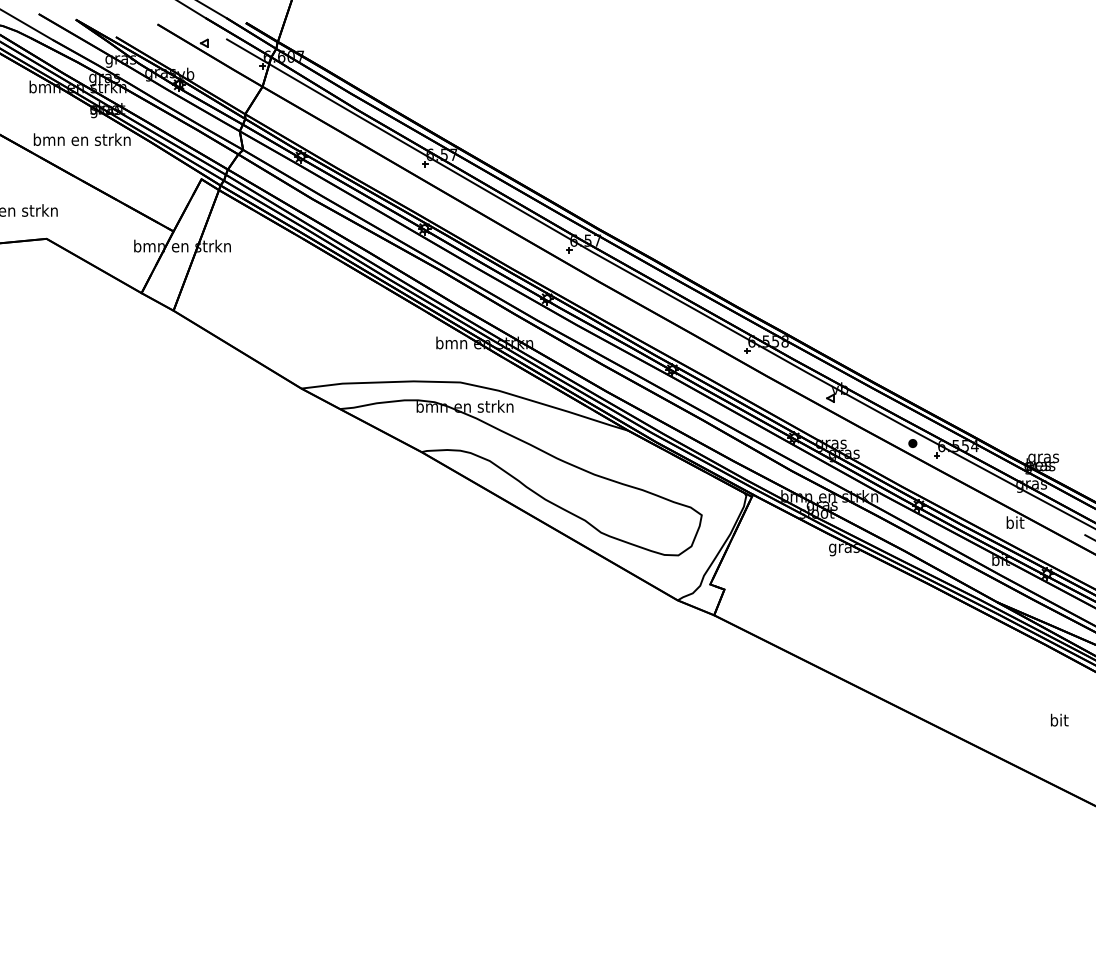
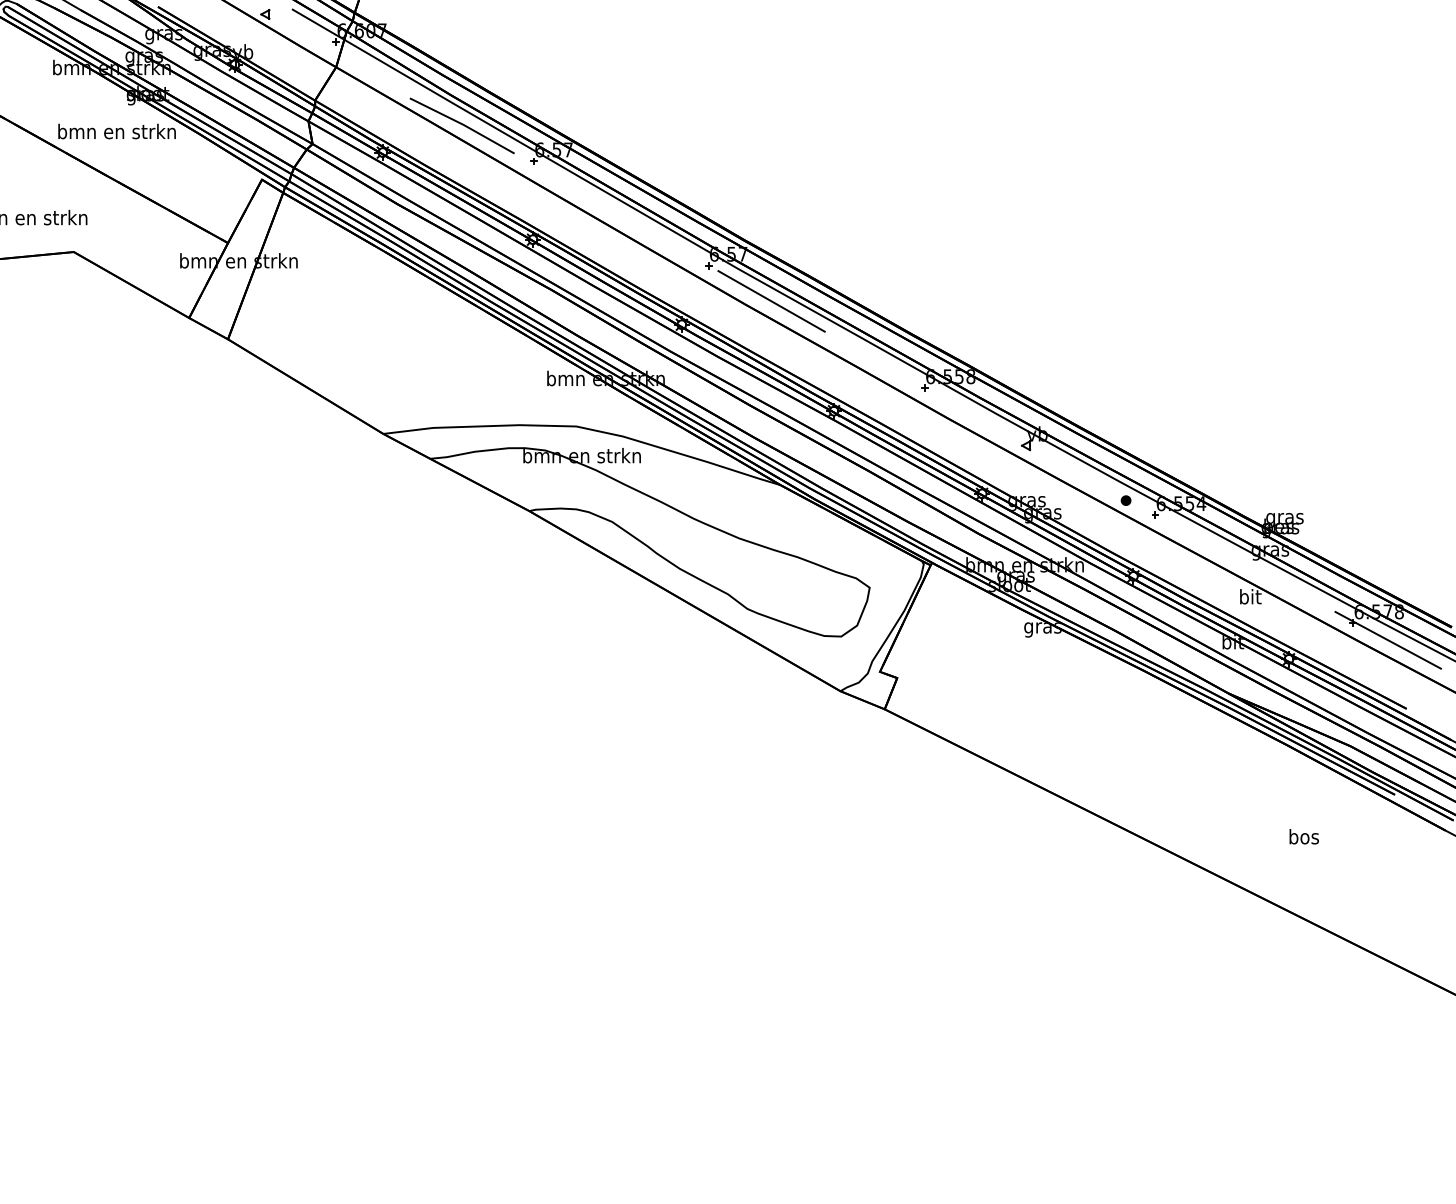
line: (365, 133) -> (461, 124), added
line: (620, 279) -> (771, 301), added
text: (1058, 719) -> (1303, 836), bit -> bos

